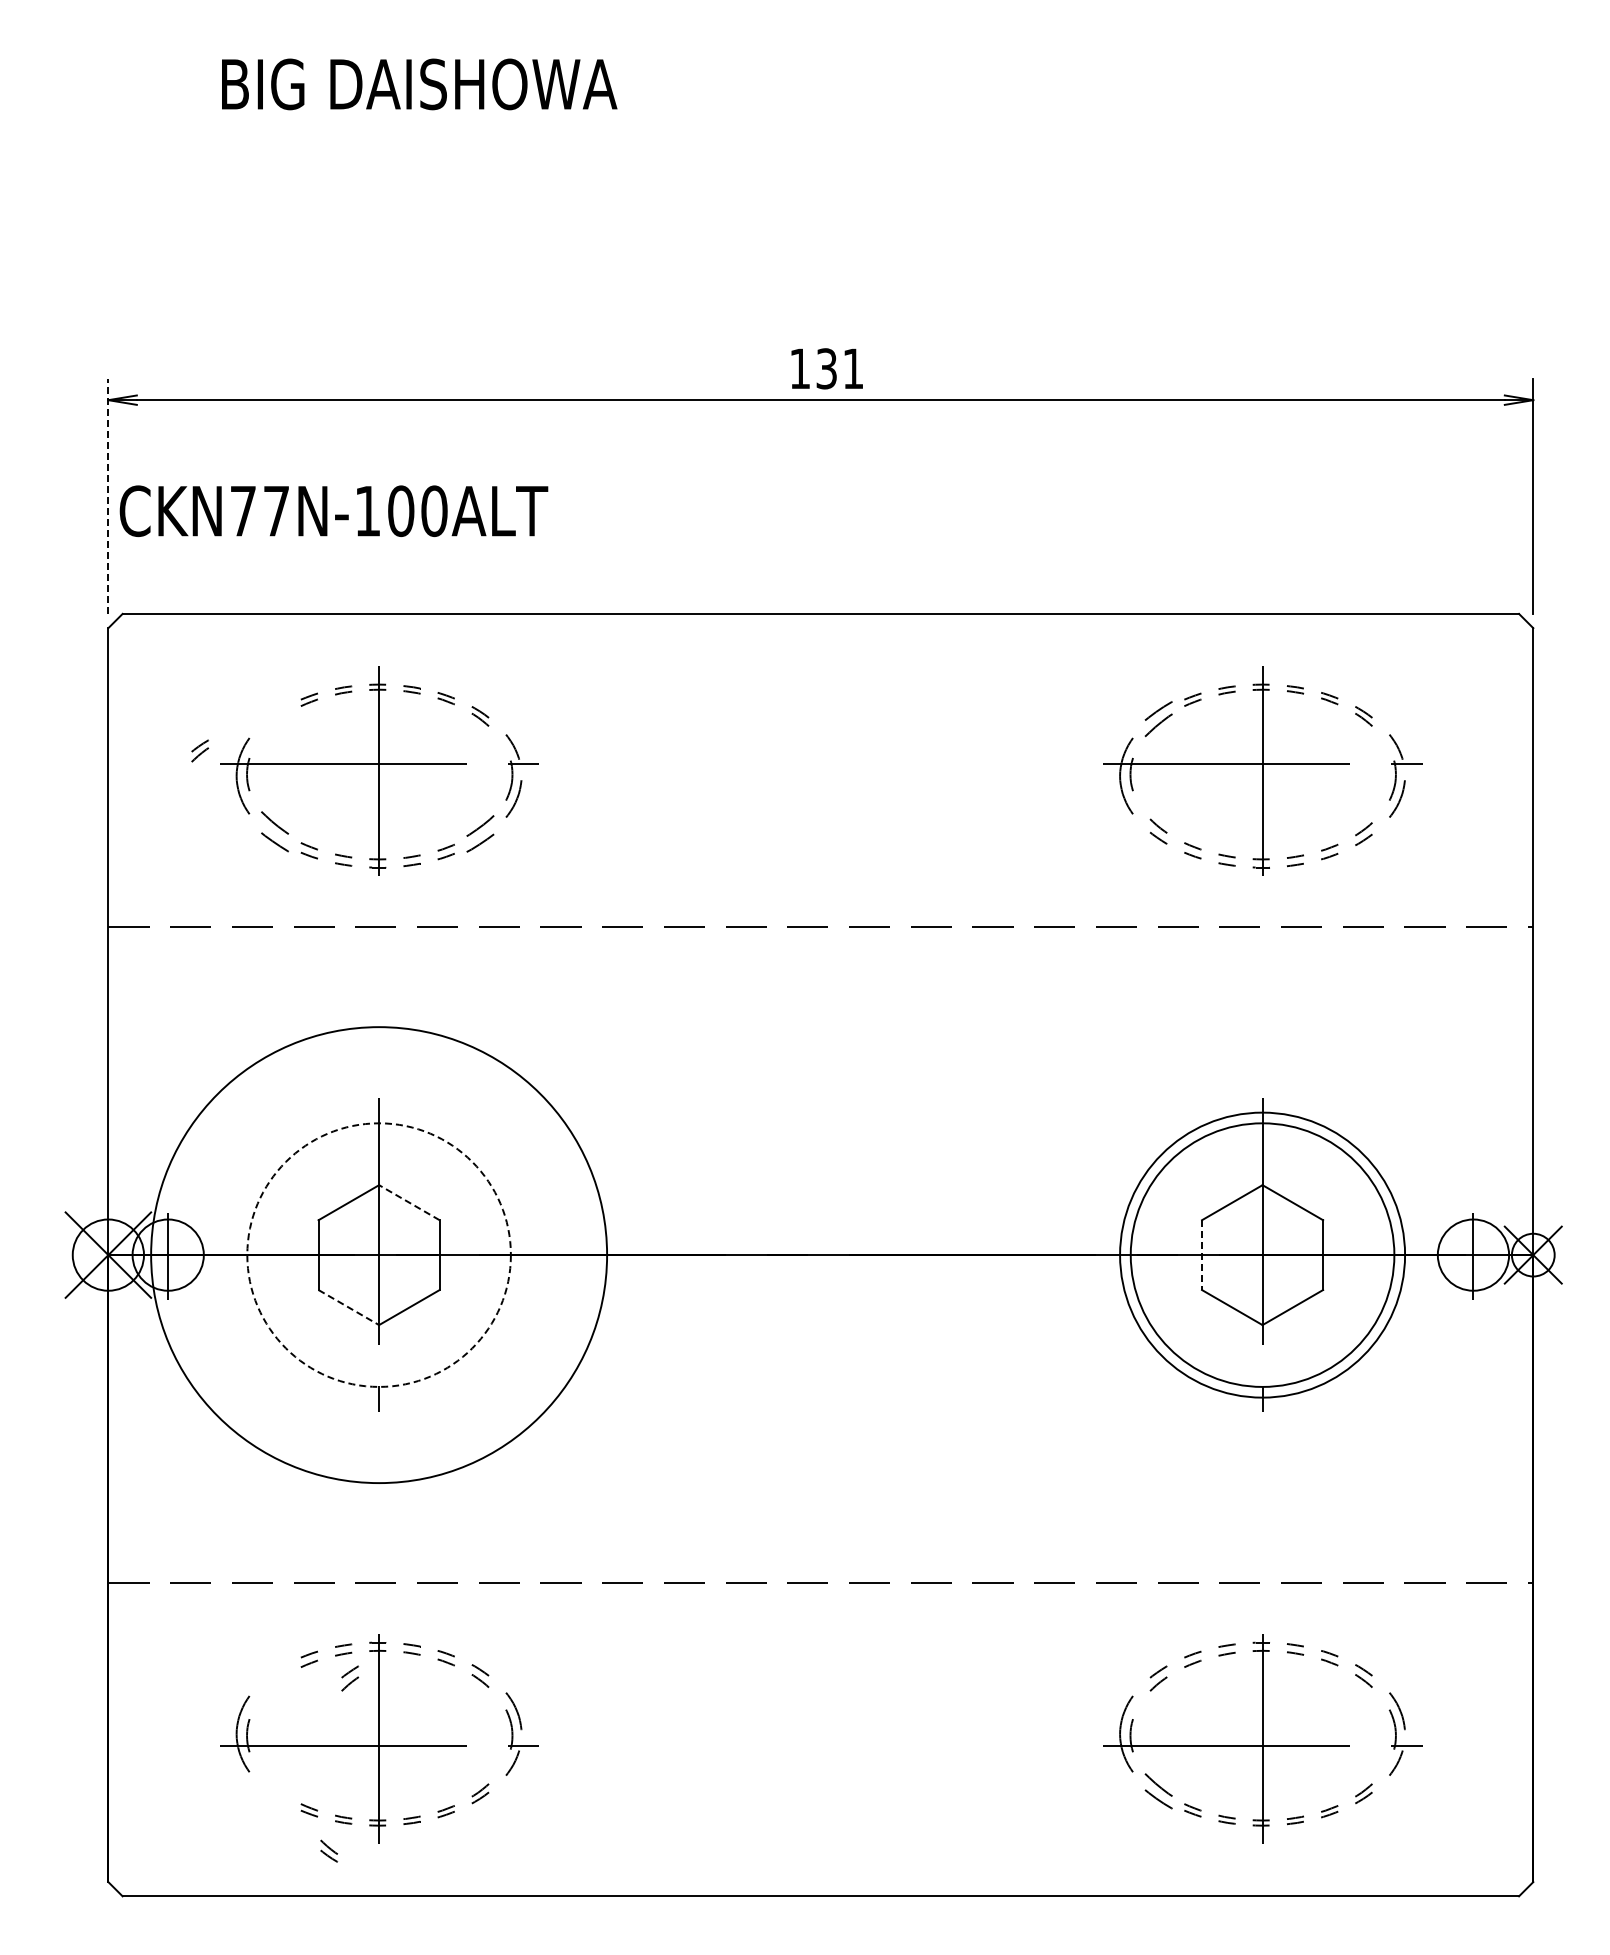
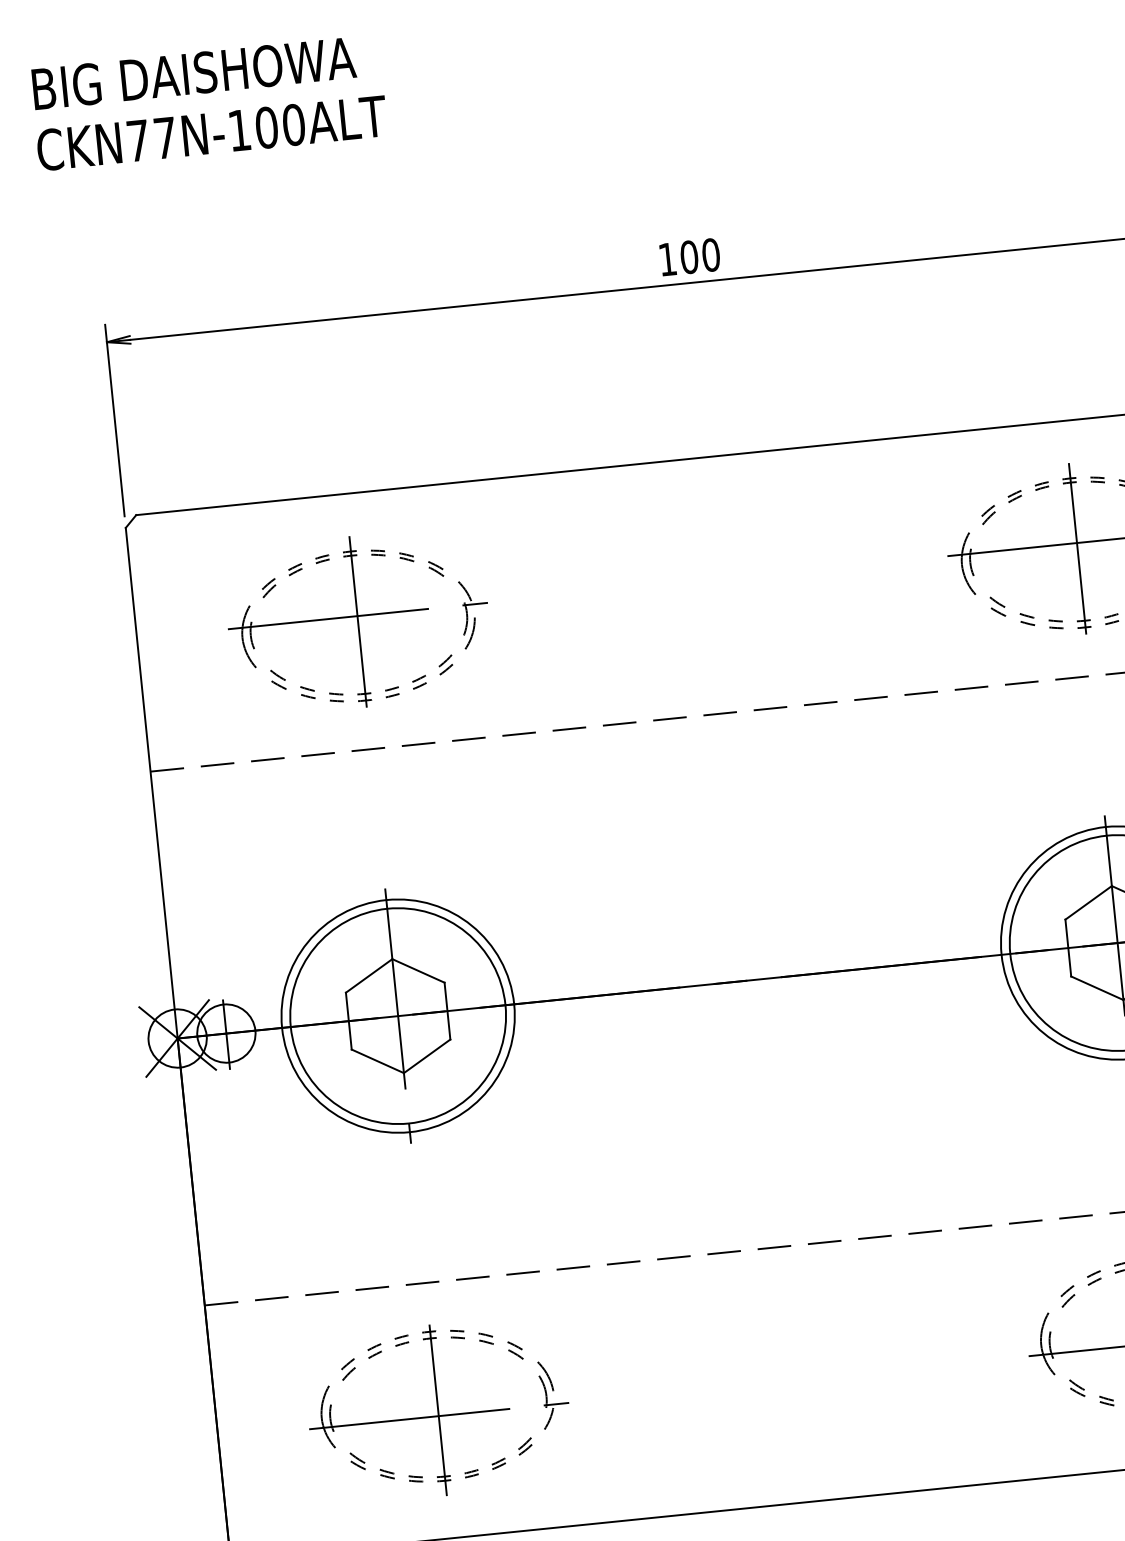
text: (419, 84) -> (194, 73), moved
text: (839, 368) -> (699, 255), 131 -> 100
line: (108, 496) -> (115, 420), dashed -> solid
text: (333, 510) -> (211, 132), moved
part: (1158, 718) -> (988, 514), size x0.62
part: (199, 750) -> (268, 587), moved
part: (275, 831) -> (278, 679), size x0.62
part: (480, 834) -> (445, 665), size x0.62
line: (409, 1202) -> (418, 970), dashed -> solid
circle: (378, 1254) -> (397, 1015), dashed -> solid
circle: (378, 1254) -> (397, 1015), size x0.62
line: (1202, 1255) -> (1068, 948), dashed -> solid
line: (348, 1307) -> (377, 1061), dashed -> solid
part: (350, 1678) -> (348, 1369), moved
part: (1158, 1790) -> (1077, 1387), size x0.62
part: (329, 1850) -> (358, 1460), moved

